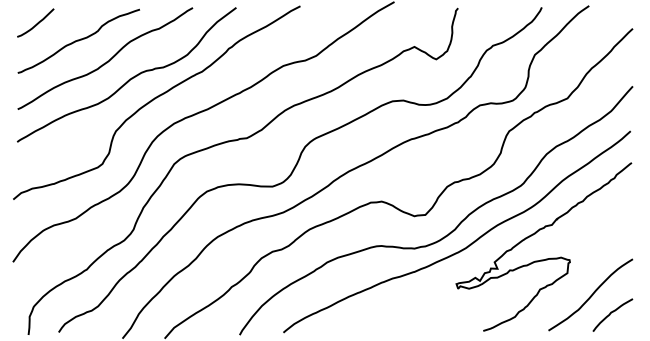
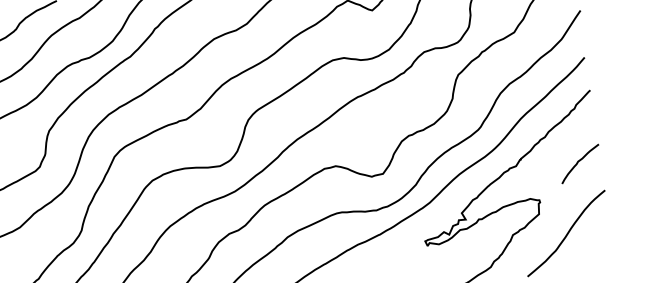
curve: (611, 313) -> (578, 162), moved

